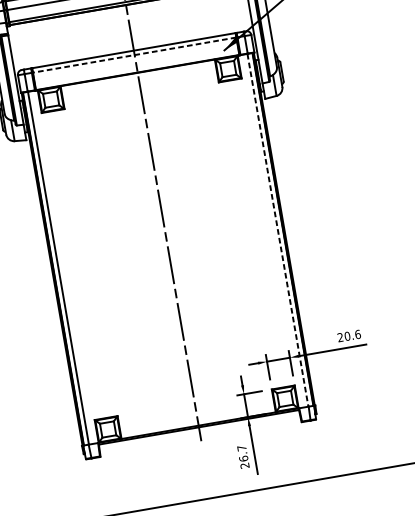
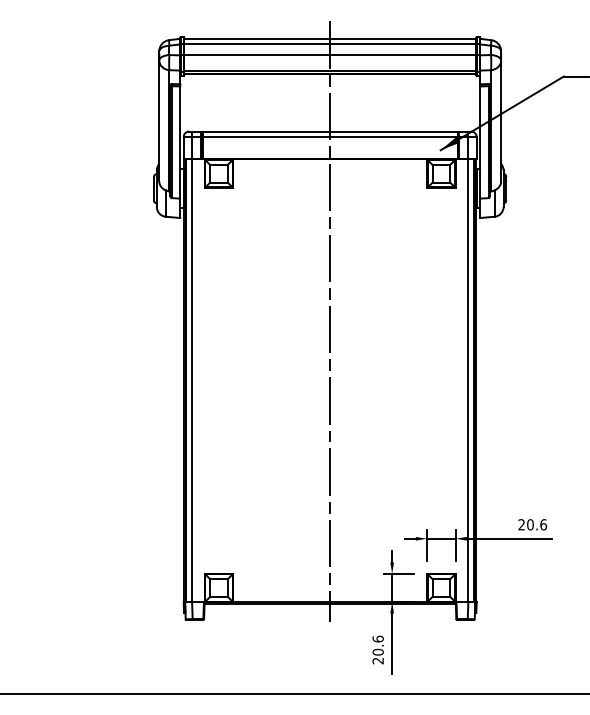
line: (134, 55) -> (330, 137), dashed -> solid
line: (277, 230) -> (467, 381), dashed -> solid
text: (242, 453) -> (377, 645), 26.7 -> 20.6

